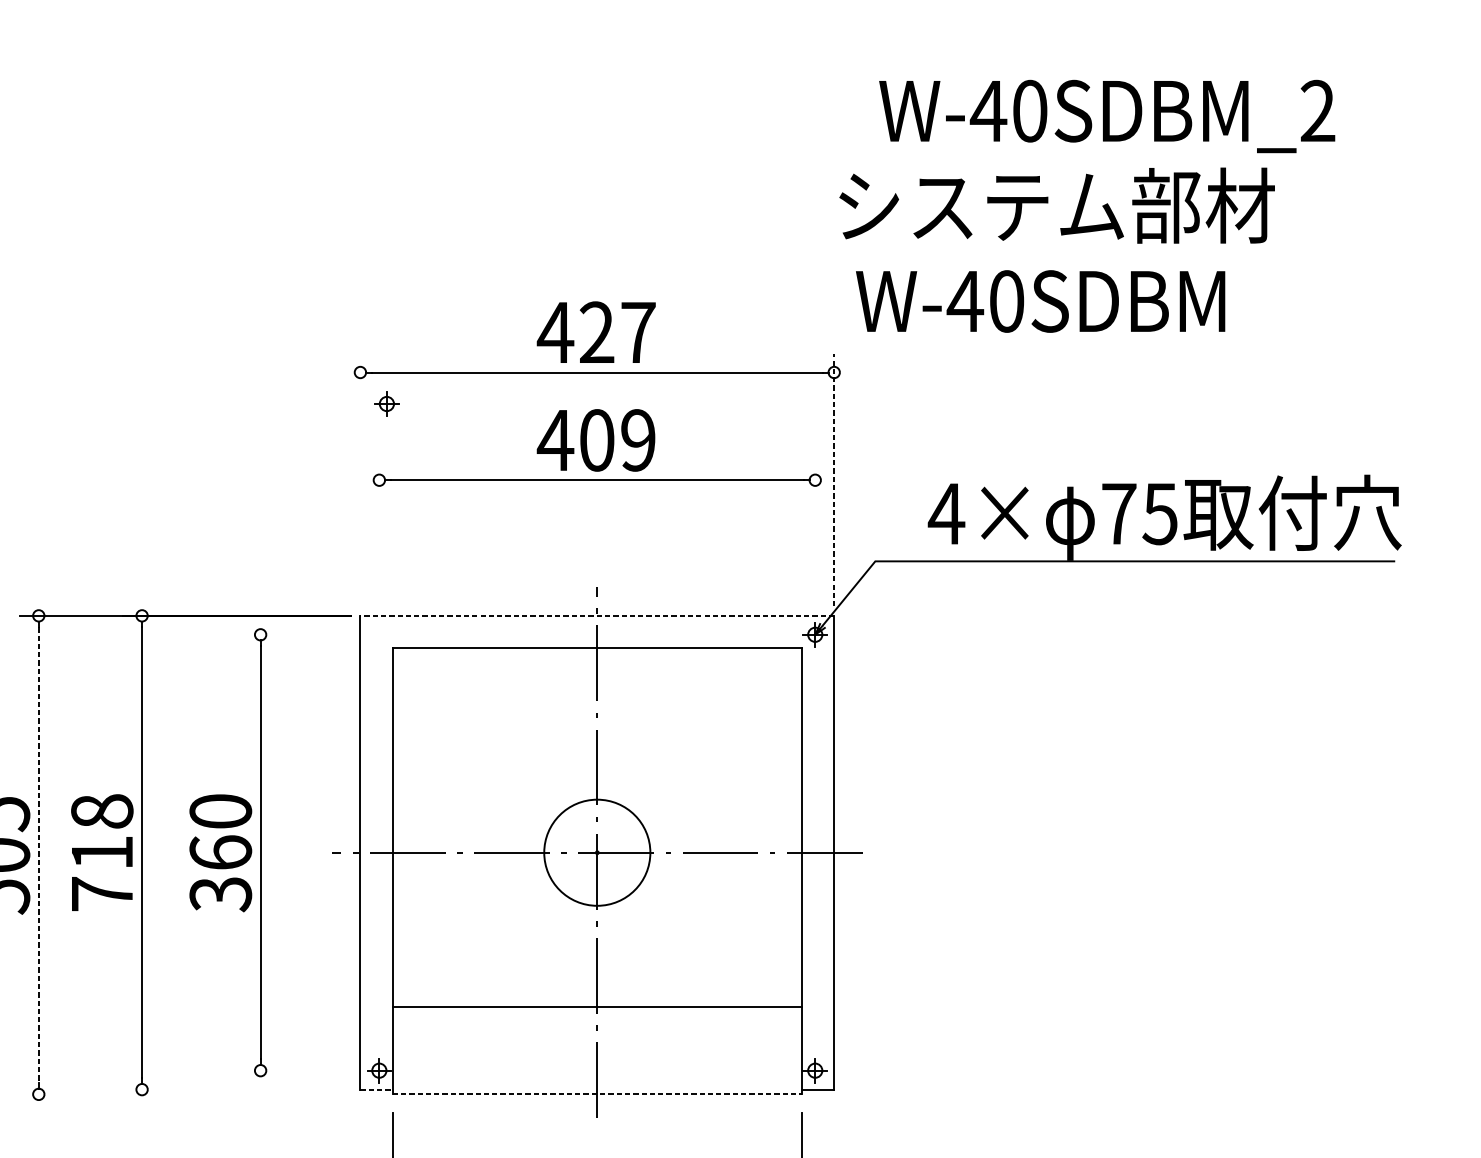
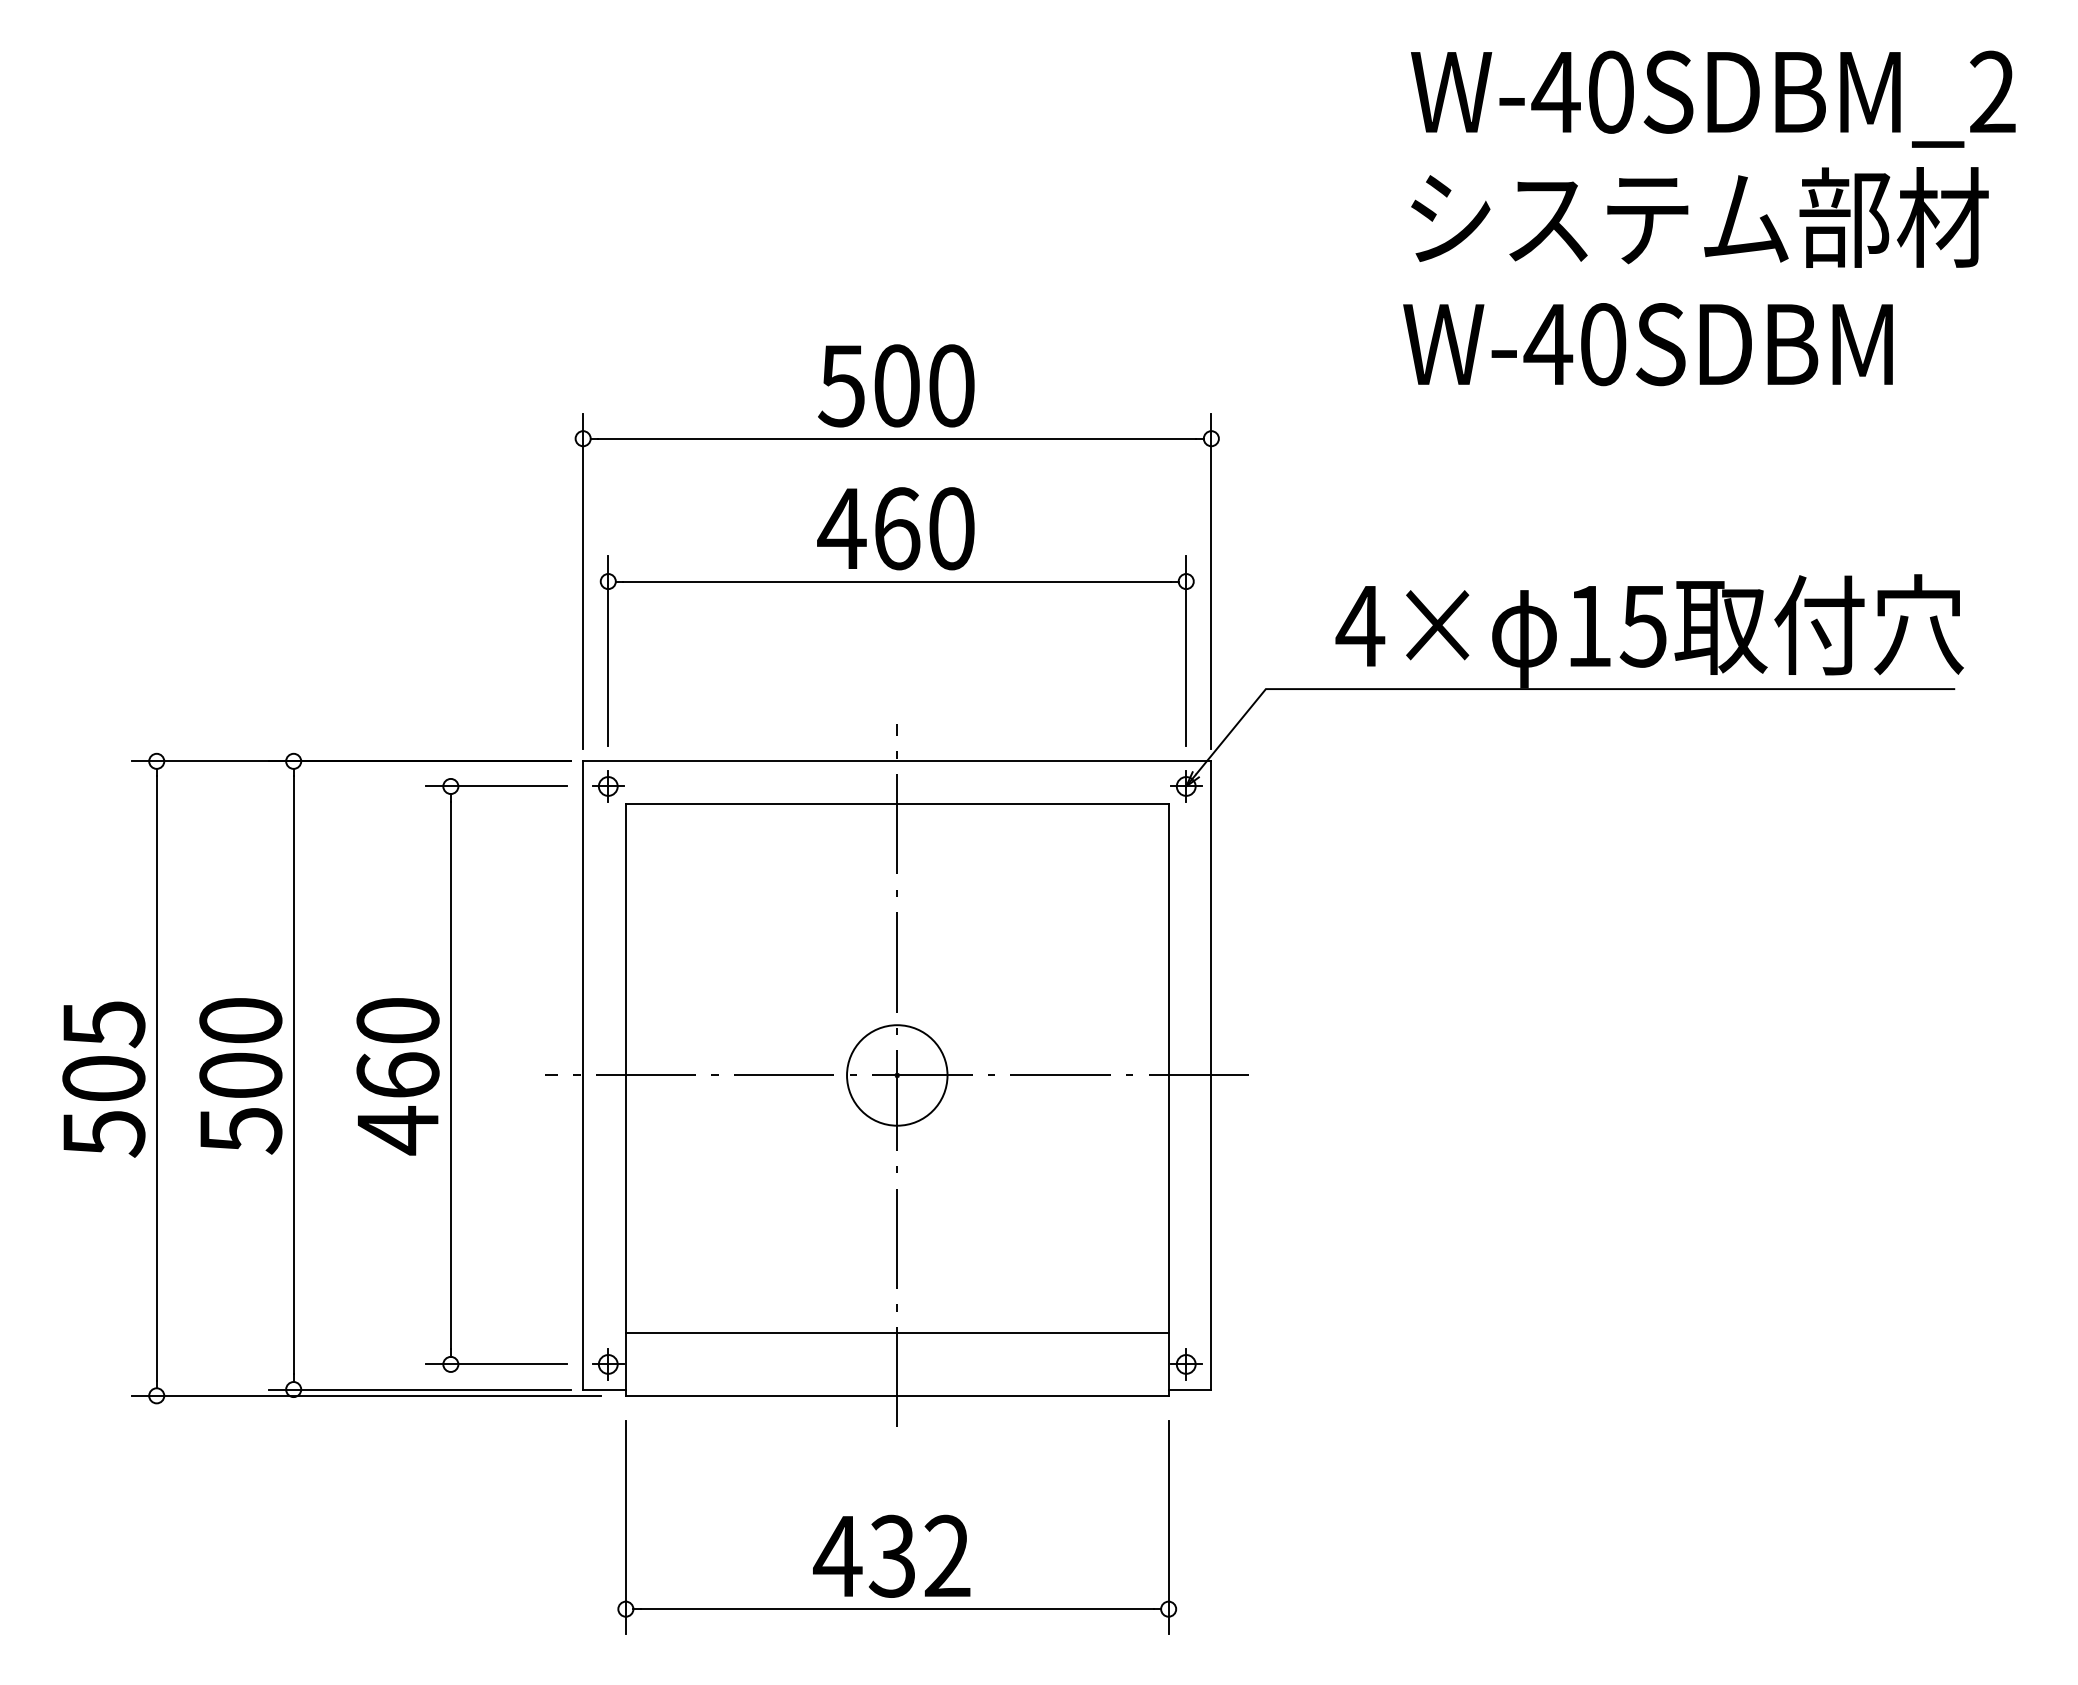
text: (1107, 115) -> (1713, 98), moved
text: (1056, 205) -> (1699, 217), moved
text: (1040, 301) -> (1647, 344), moved
text: (595, 332) -> (895, 385), 427 -> 500
part: (387, 404) -> (608, 786), moved
text: (617, 440) -> (924, 528), 409 -> 460
line: (360, 479) -> (583, 580), added
line: (834, 480) -> (1211, 581), dashed -> solid
text: (1119, 514) -> (1589, 626), 75 -> 15
line: (379, 532) -> (608, 650), added
line: (815, 532) -> (1186, 650), added
line: (596, 615) -> (896, 761), dashed -> solid
line: (295, 634) -> (496, 786), added
text: (101, 852) -> (240, 1075), 718 -> 500
circle: (597, 852) -> (897, 1075), size x0.71
line: (38, 855) -> (156, 1079), dashed -> solid
text: (220, 894) -> (397, 1130), 360 -> 460
line: (596, 1007) -> (896, 1333), moved
line: (295, 1070) -> (496, 1364), added
line: (236, 1089) -> (419, 1389), added
line: (377, 1089) -> (605, 1389), dashed -> solid
line: (196, 1094) -> (365, 1395), added
line: (597, 1094) -> (897, 1395), dashed -> solid

